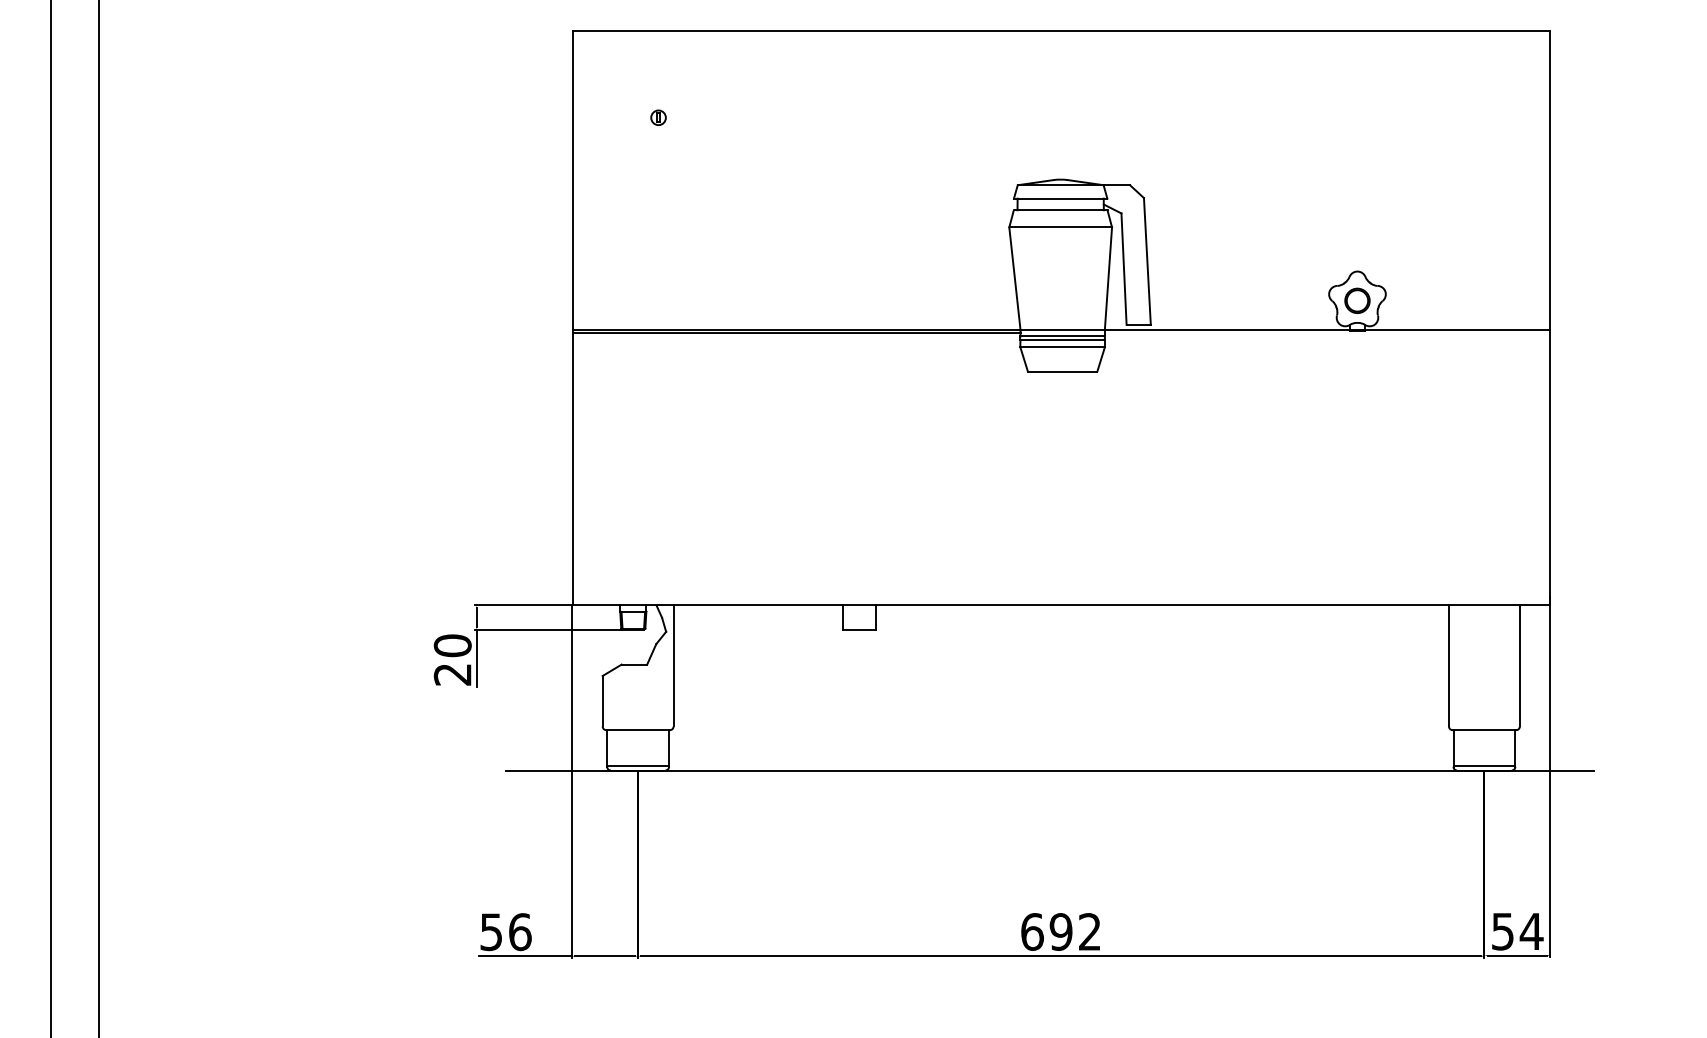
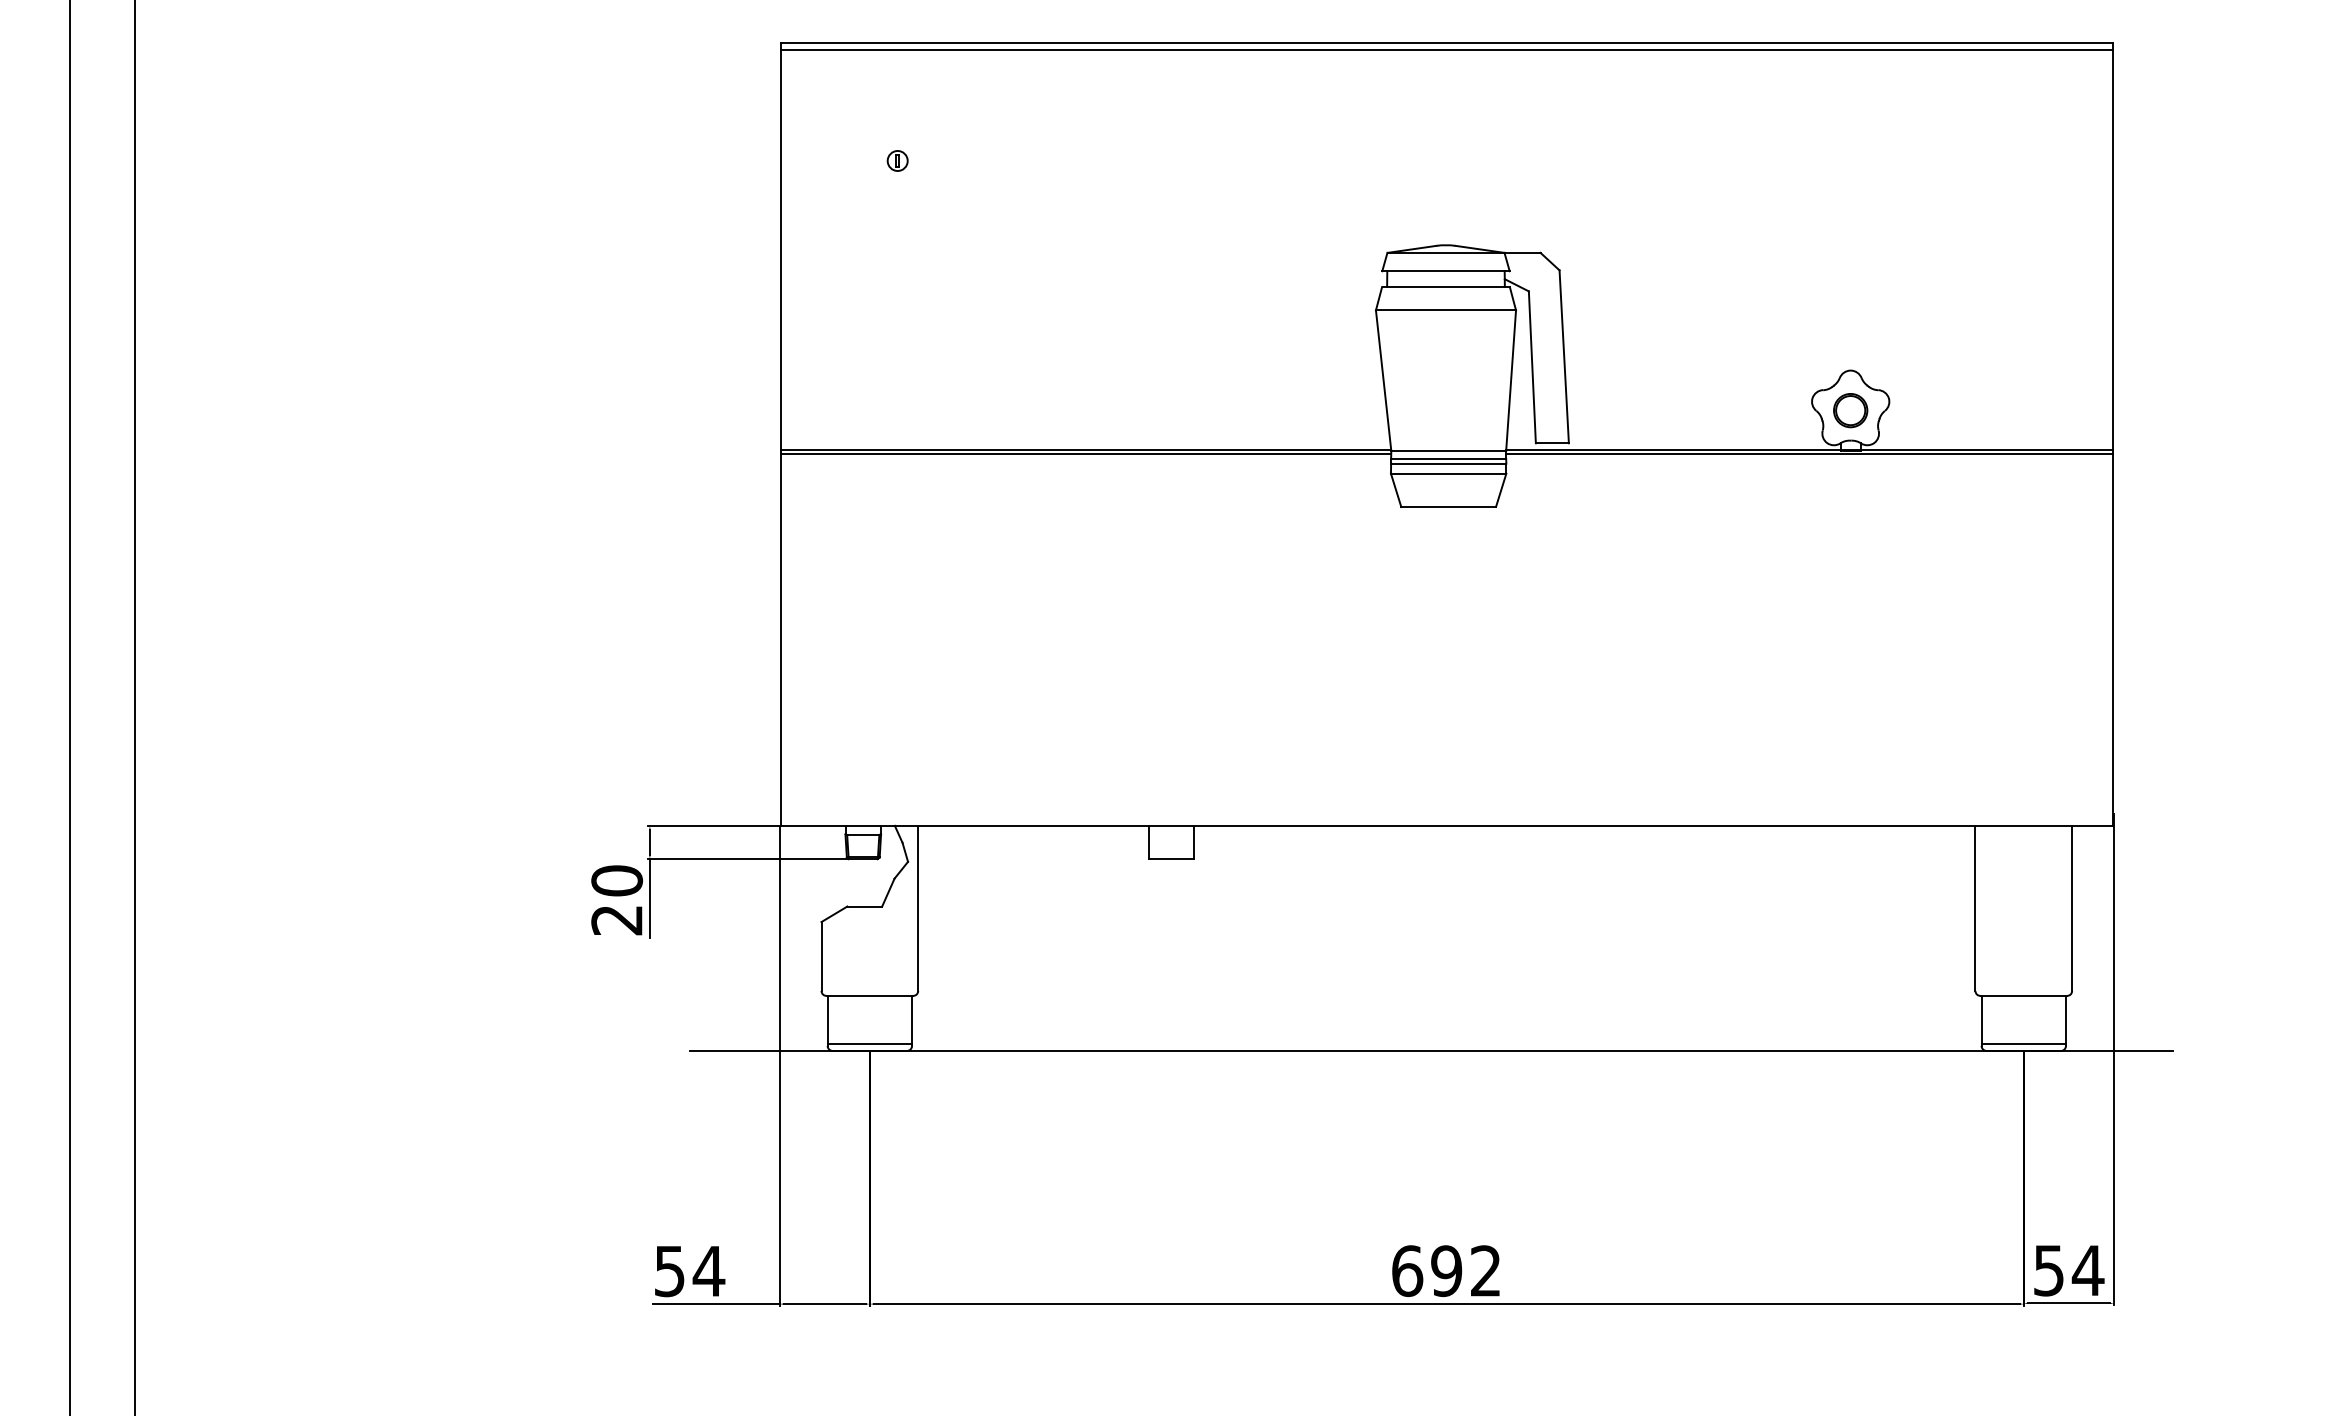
line: (1061, 36) -> (1446, 49), added
line: (1327, 332) -> (1809, 453), added
text: (519, 932) -> (708, 1271), 56 -> 54

